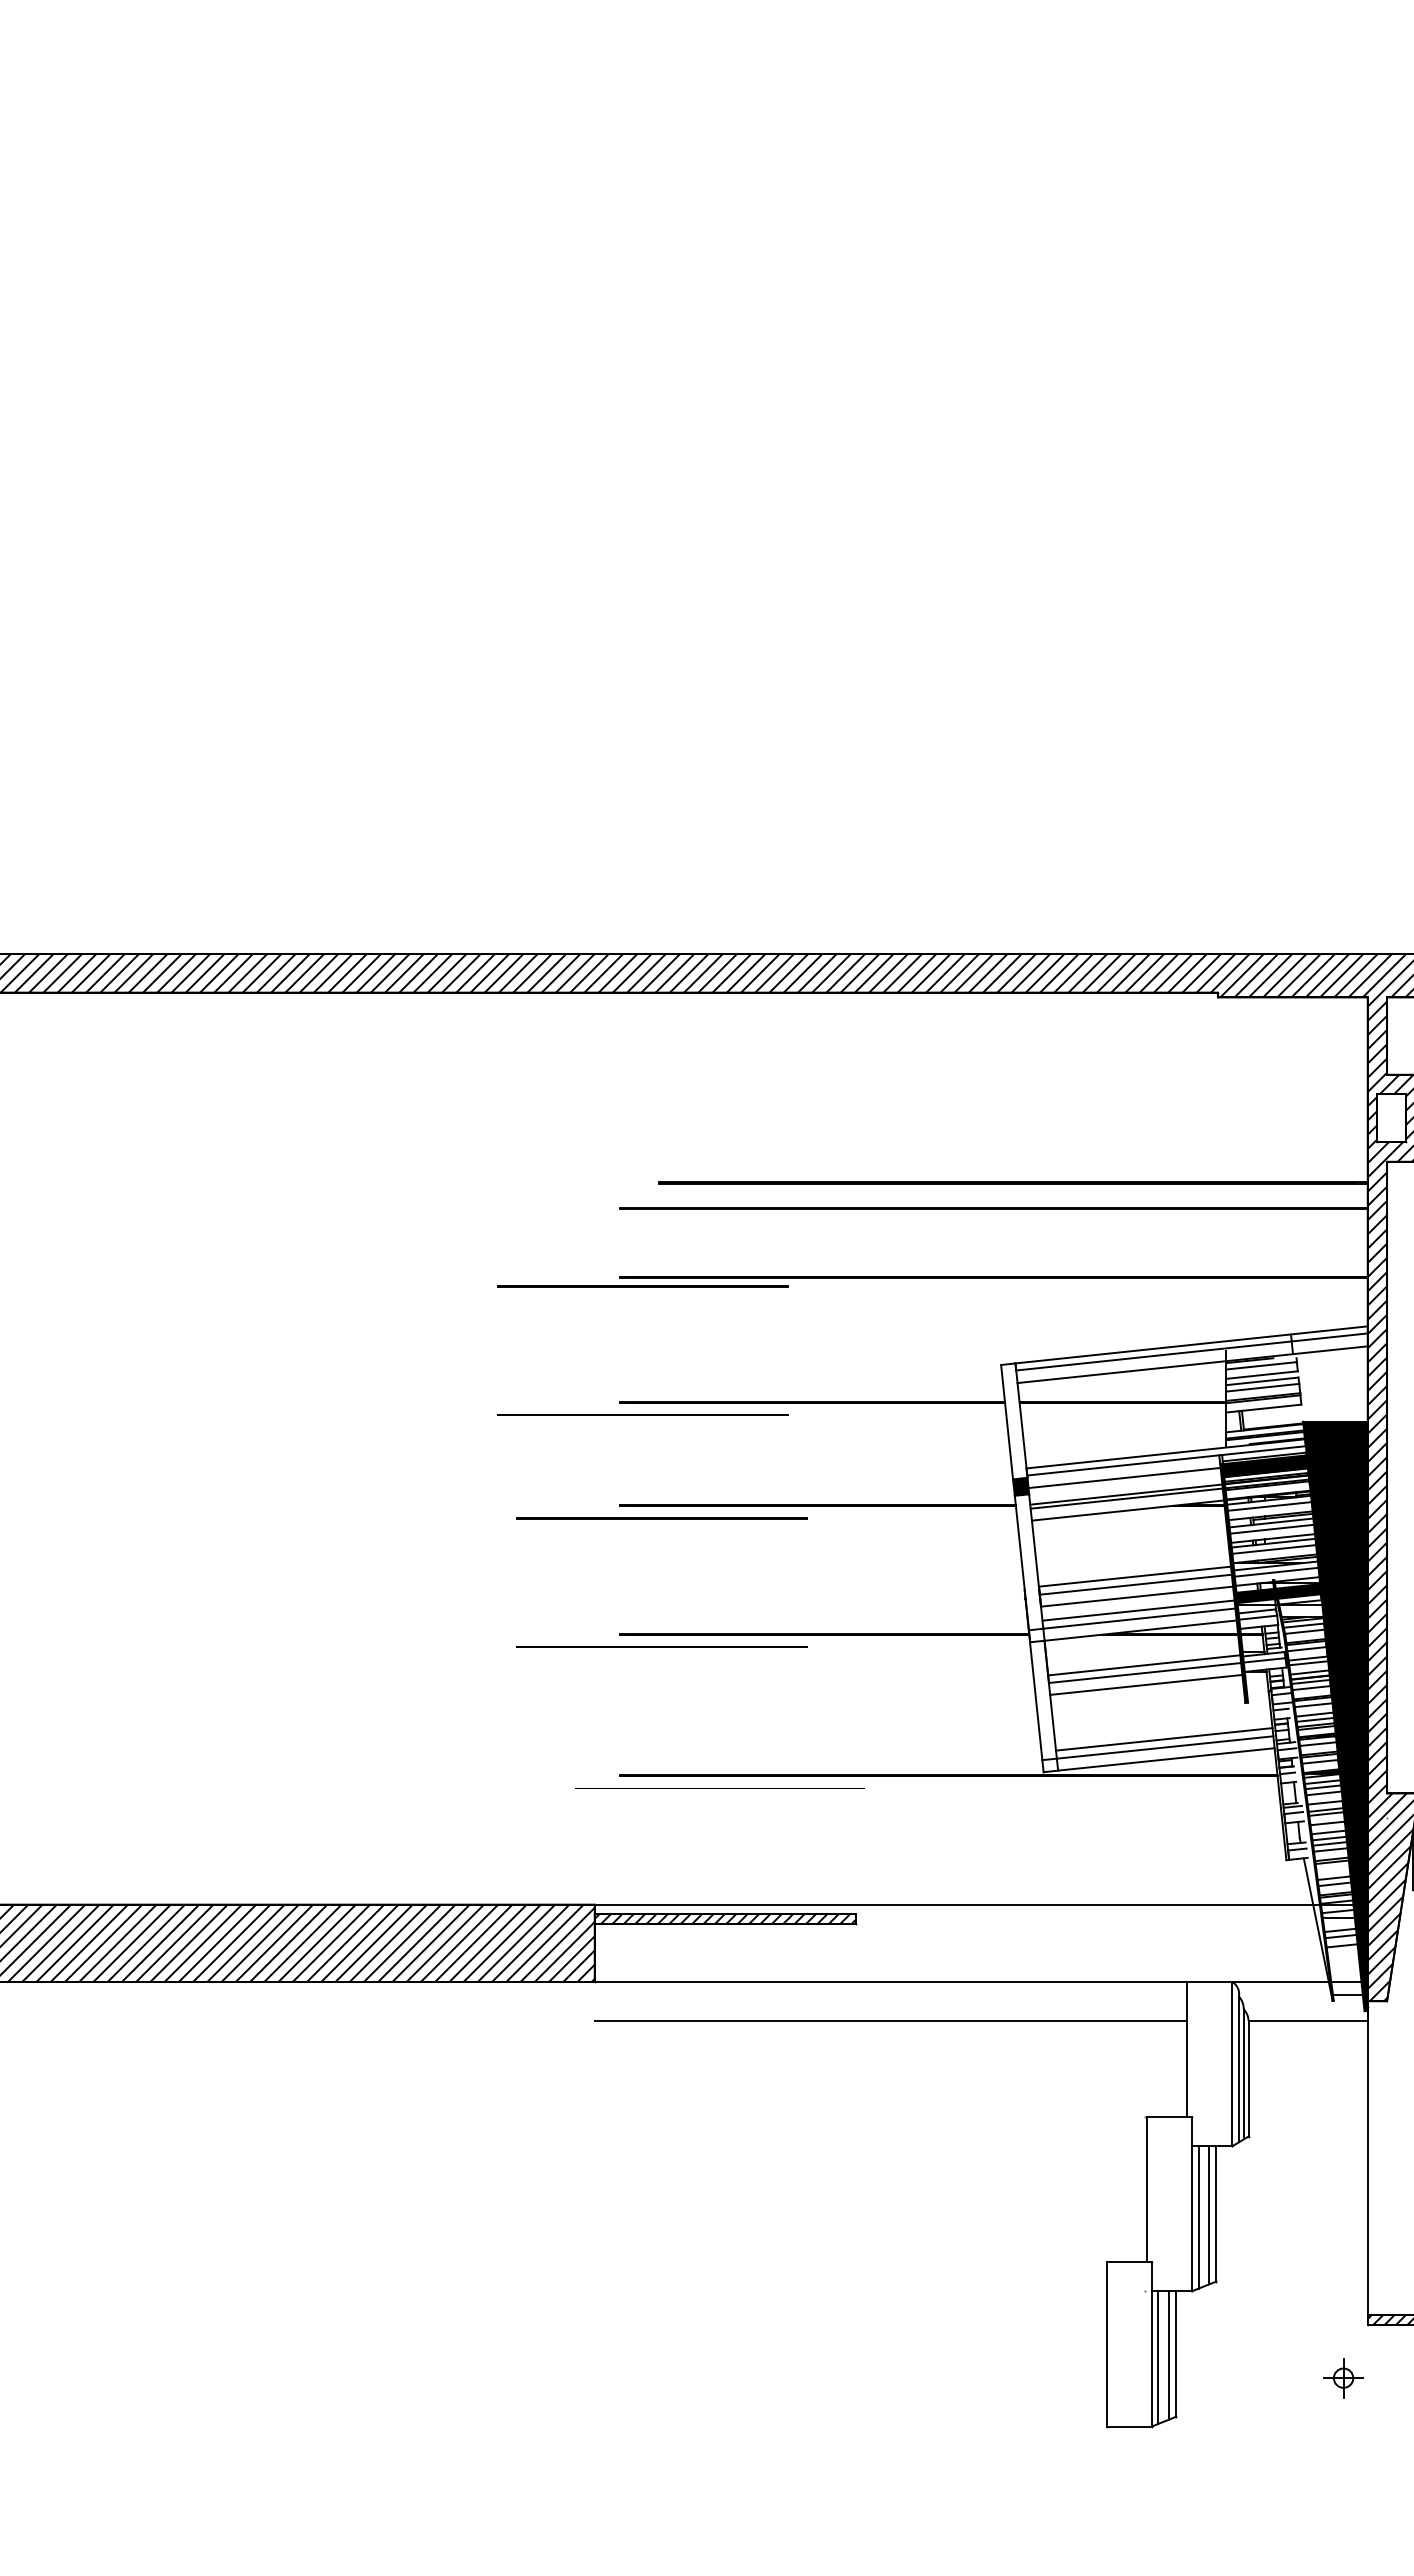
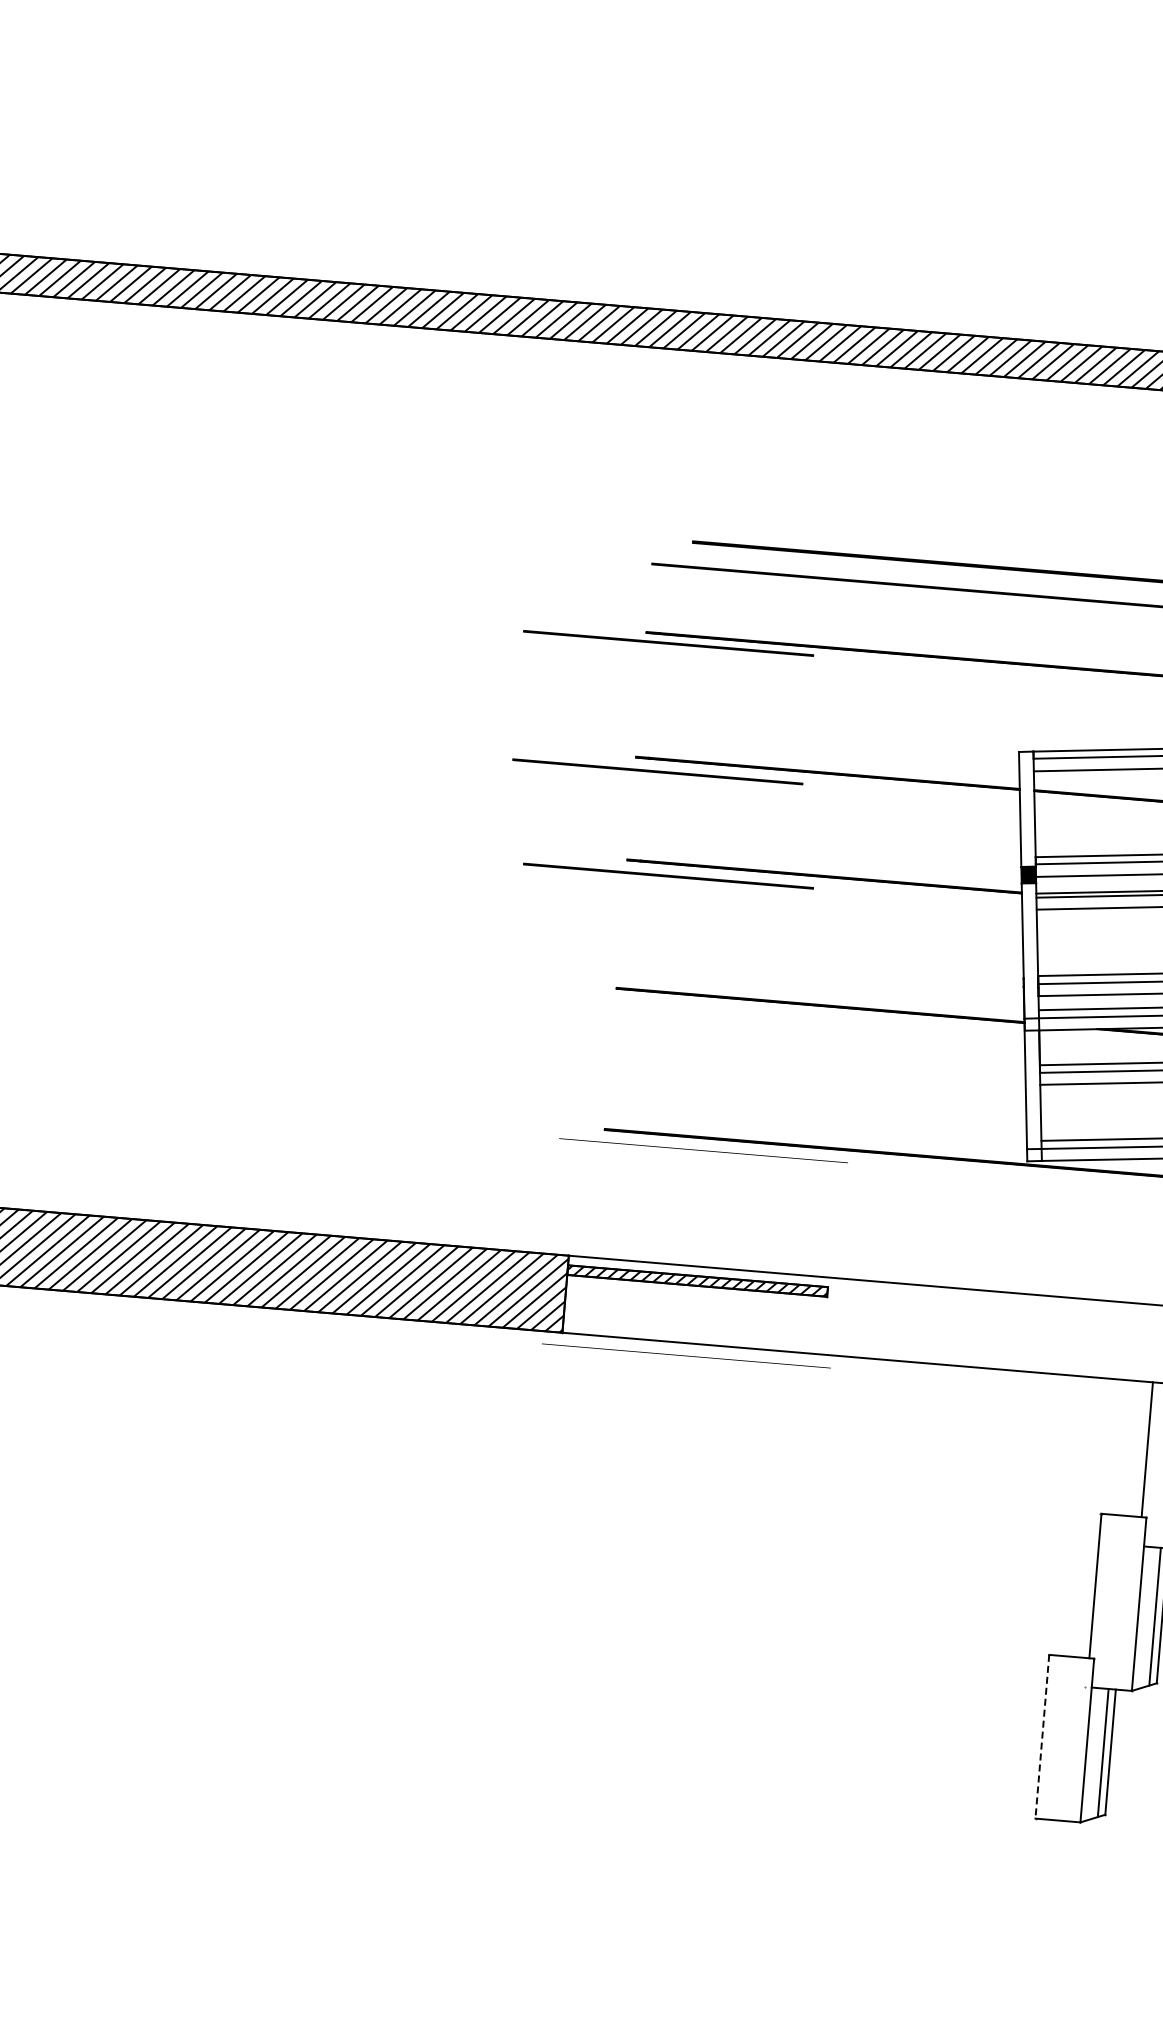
line: (661, 1646) -> (657, 1004), removed
line: (719, 1994) -> (685, 1355), added
line: (890, 2020) -> (853, 1395), removed
line: (1198, 2217) -> (1144, 1618), removed
line: (1106, 2344) -> (1042, 1736), solid -> dashed
line: (1158, 2357) -> (1092, 1754), removed

